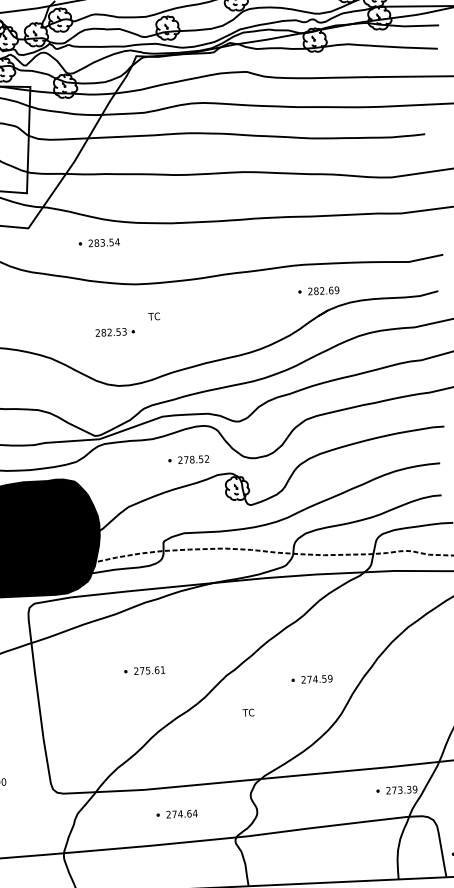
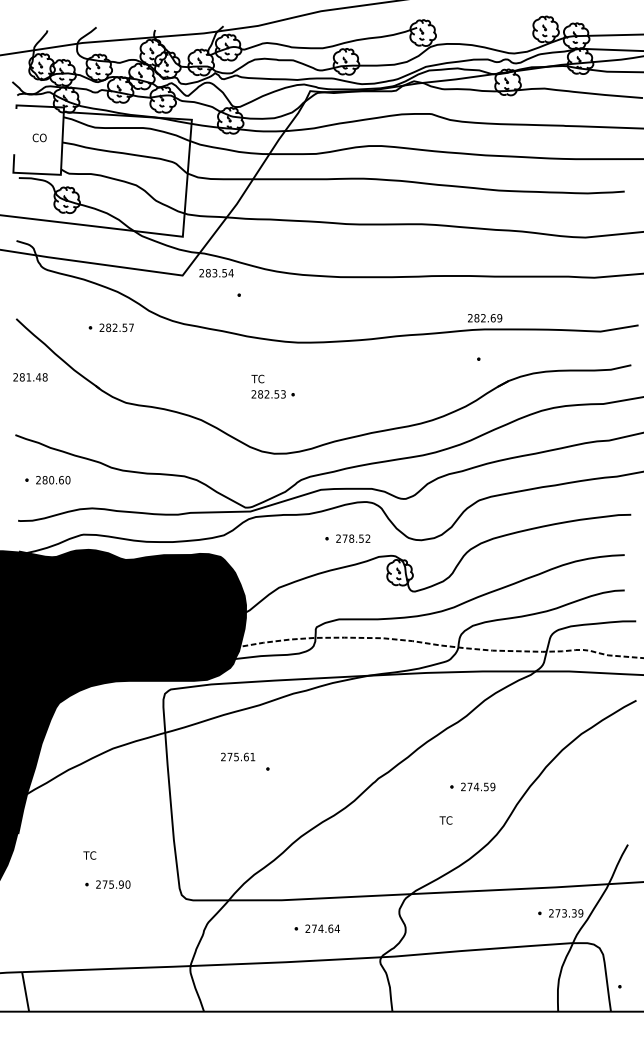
text: (104, 243) -> (216, 273), moved
text: (324, 291) -> (485, 318), moved
text: (153, 316) -> (257, 378), moved
text: (149, 670) -> (238, 756), moved
text: (248, 712) -> (445, 820), moved

